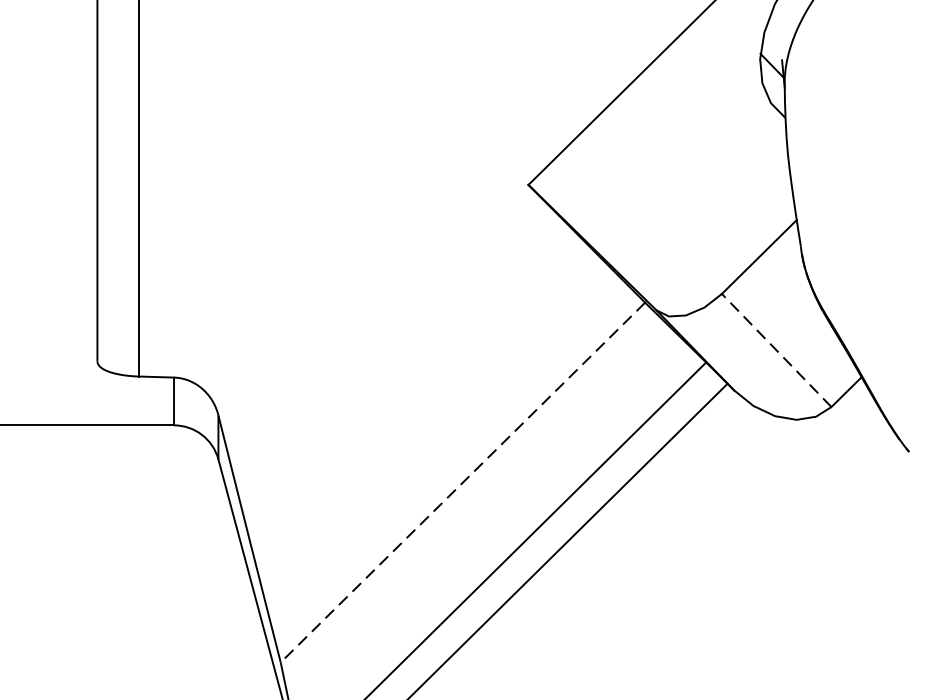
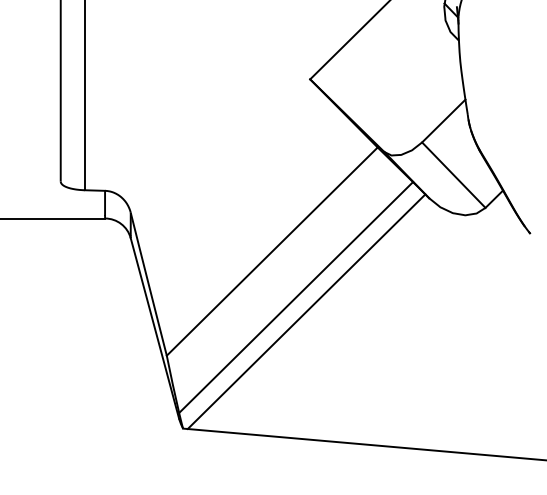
line: (776, 351) -> (453, 175), dashed -> solid
line: (461, 482) -> (271, 251), dashed -> solid

